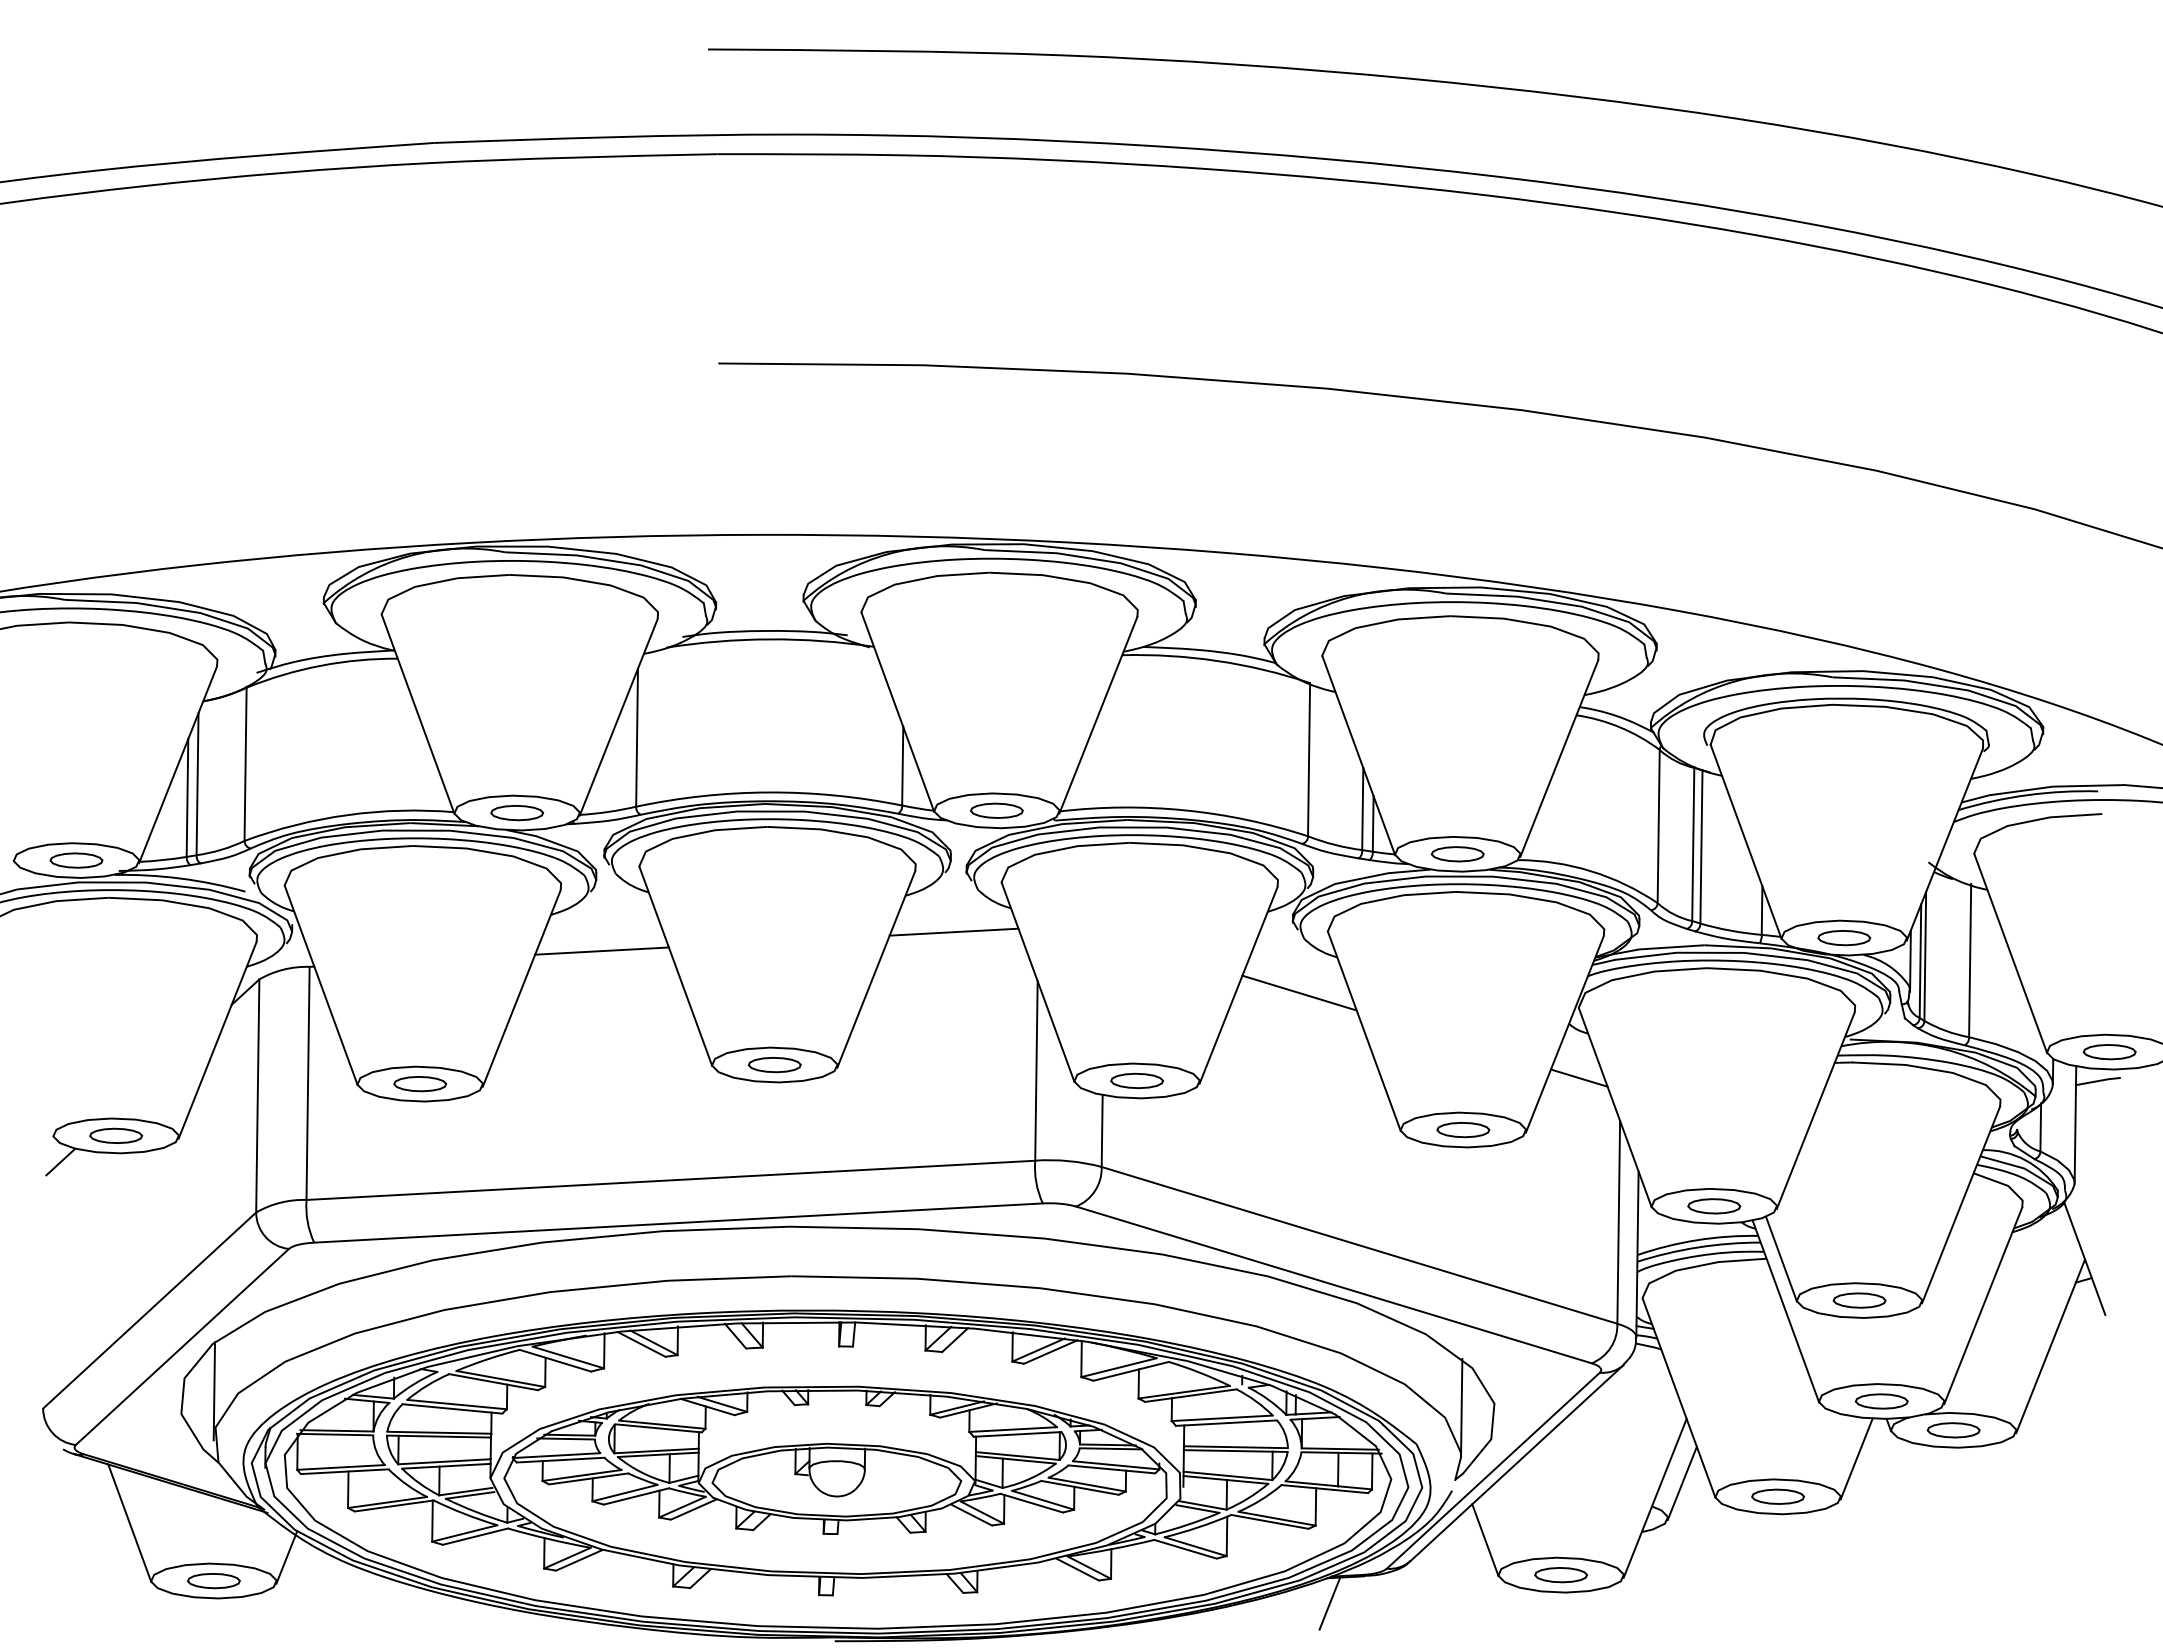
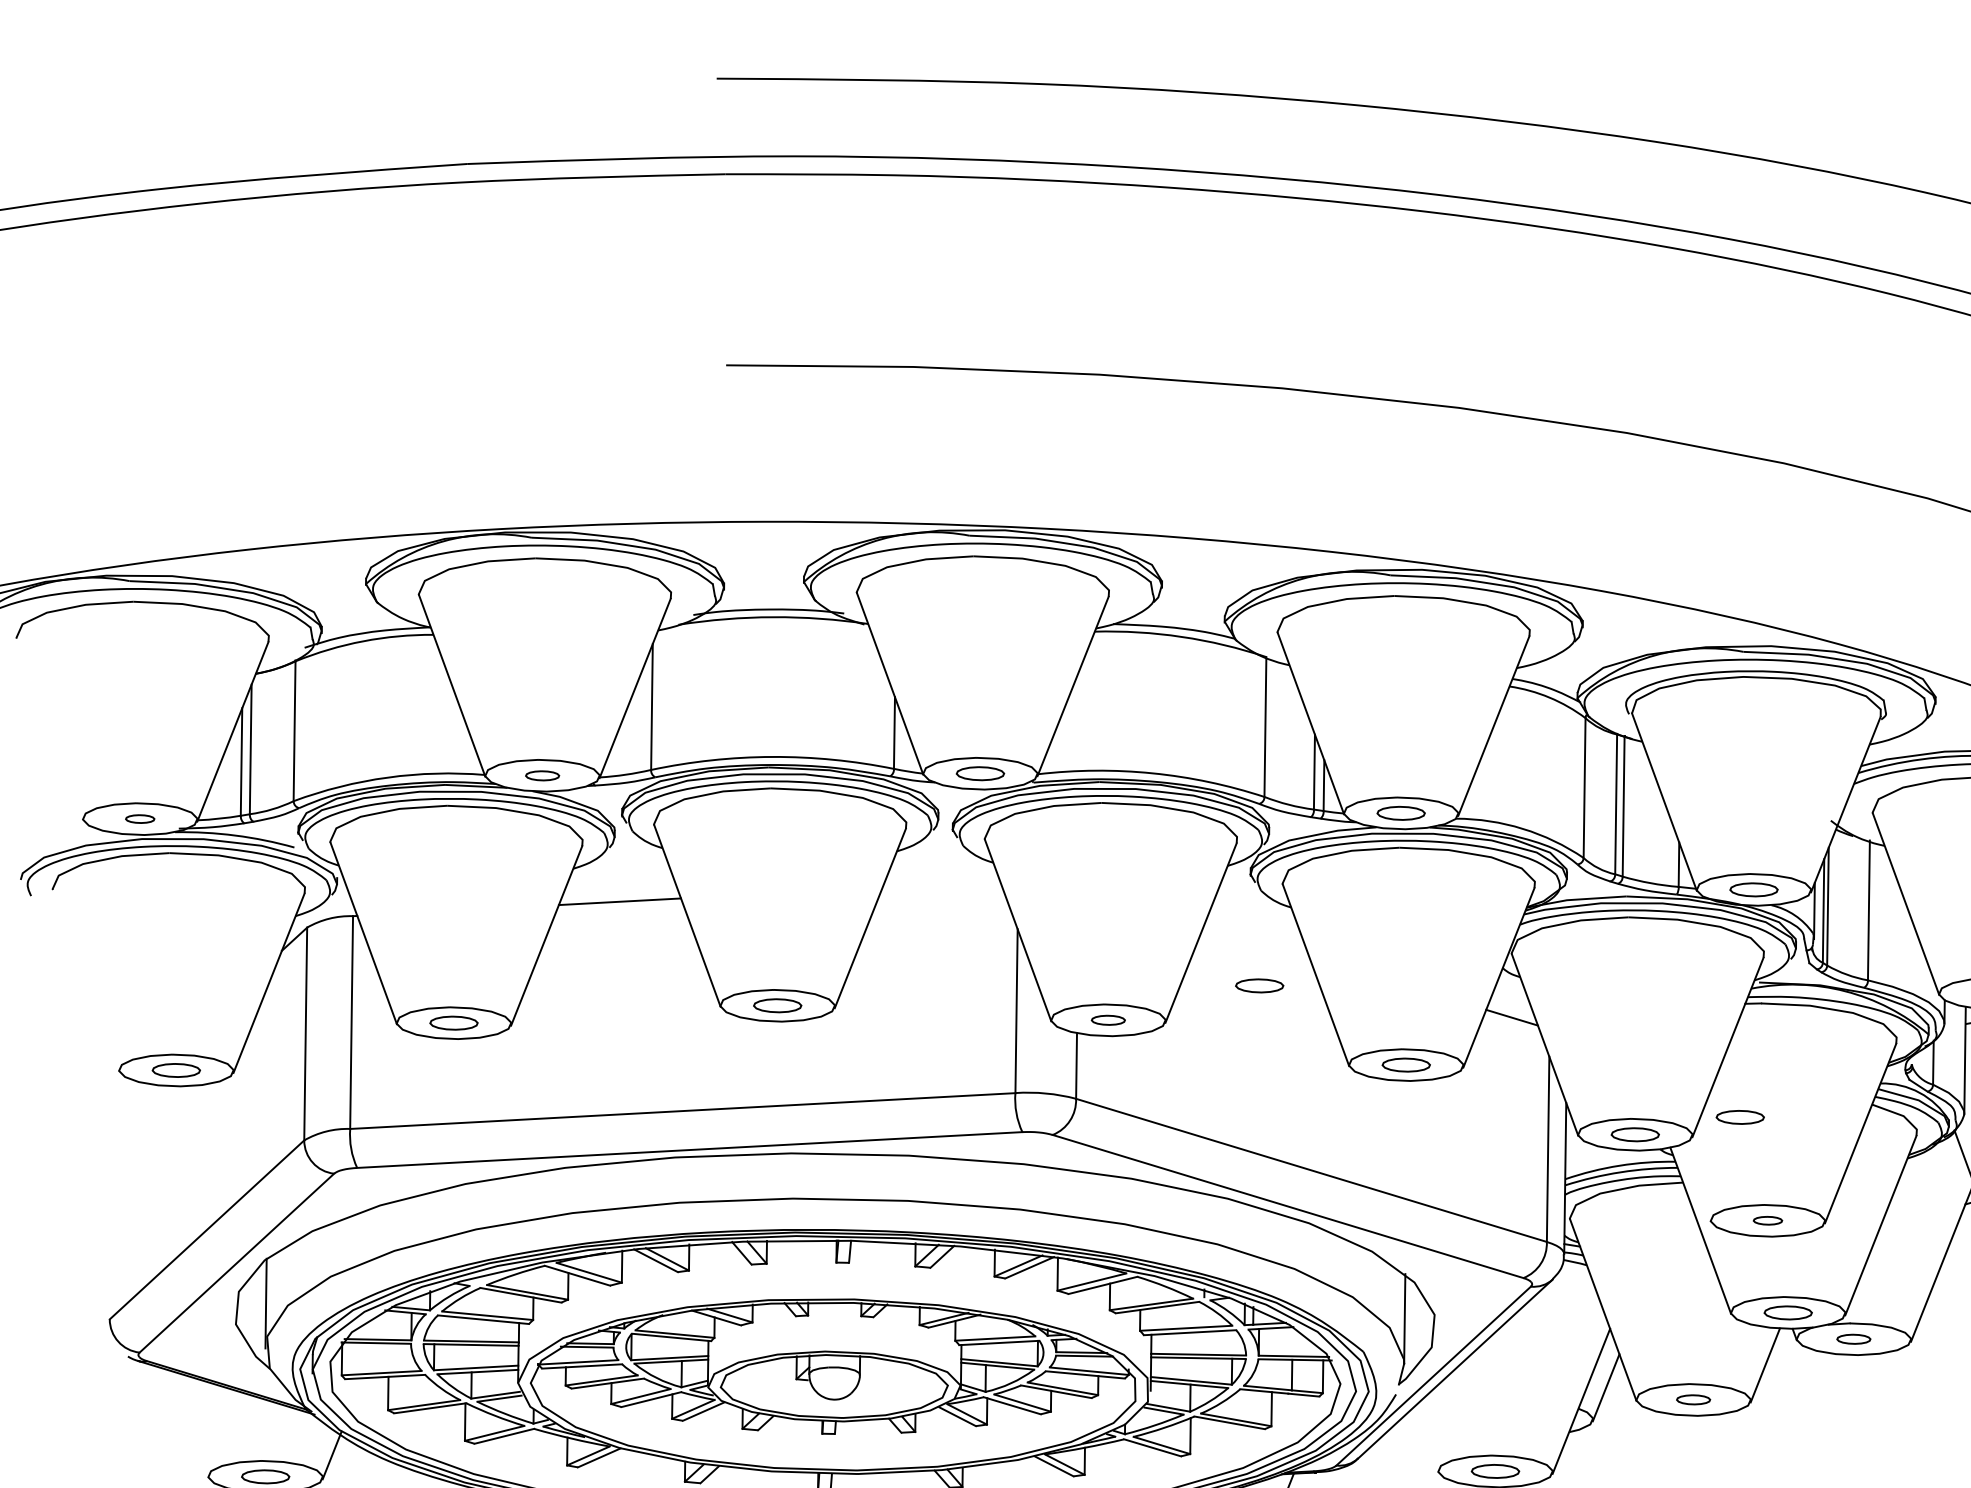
part: (517, 813) -> (542, 776), size x0.7
part: (76, 860) -> (140, 819), size x0.6
line: (953, 931) -> (940, 883), removed
line: (1299, 992) -> (1256, 939), removed
part: (1302, 1043) -> (1259, 986), added
part: (1136, 1080) -> (1107, 1019), size x0.7
line: (60, 1161) -> (125, 1093), removed
part: (1829, 1187) -> (1740, 1117), added
line: (1781, 1258) -> (1696, 1182), removed
part: (1859, 1300) -> (1767, 1220), size x0.6
part: (1953, 1430) -> (1853, 1339), size x0.7
part: (1777, 1496) -> (1693, 1399), size x0.7
line: (129, 1523) -> (188, 1424), removed
line: (1485, 1540) -> (1426, 1439), removed

